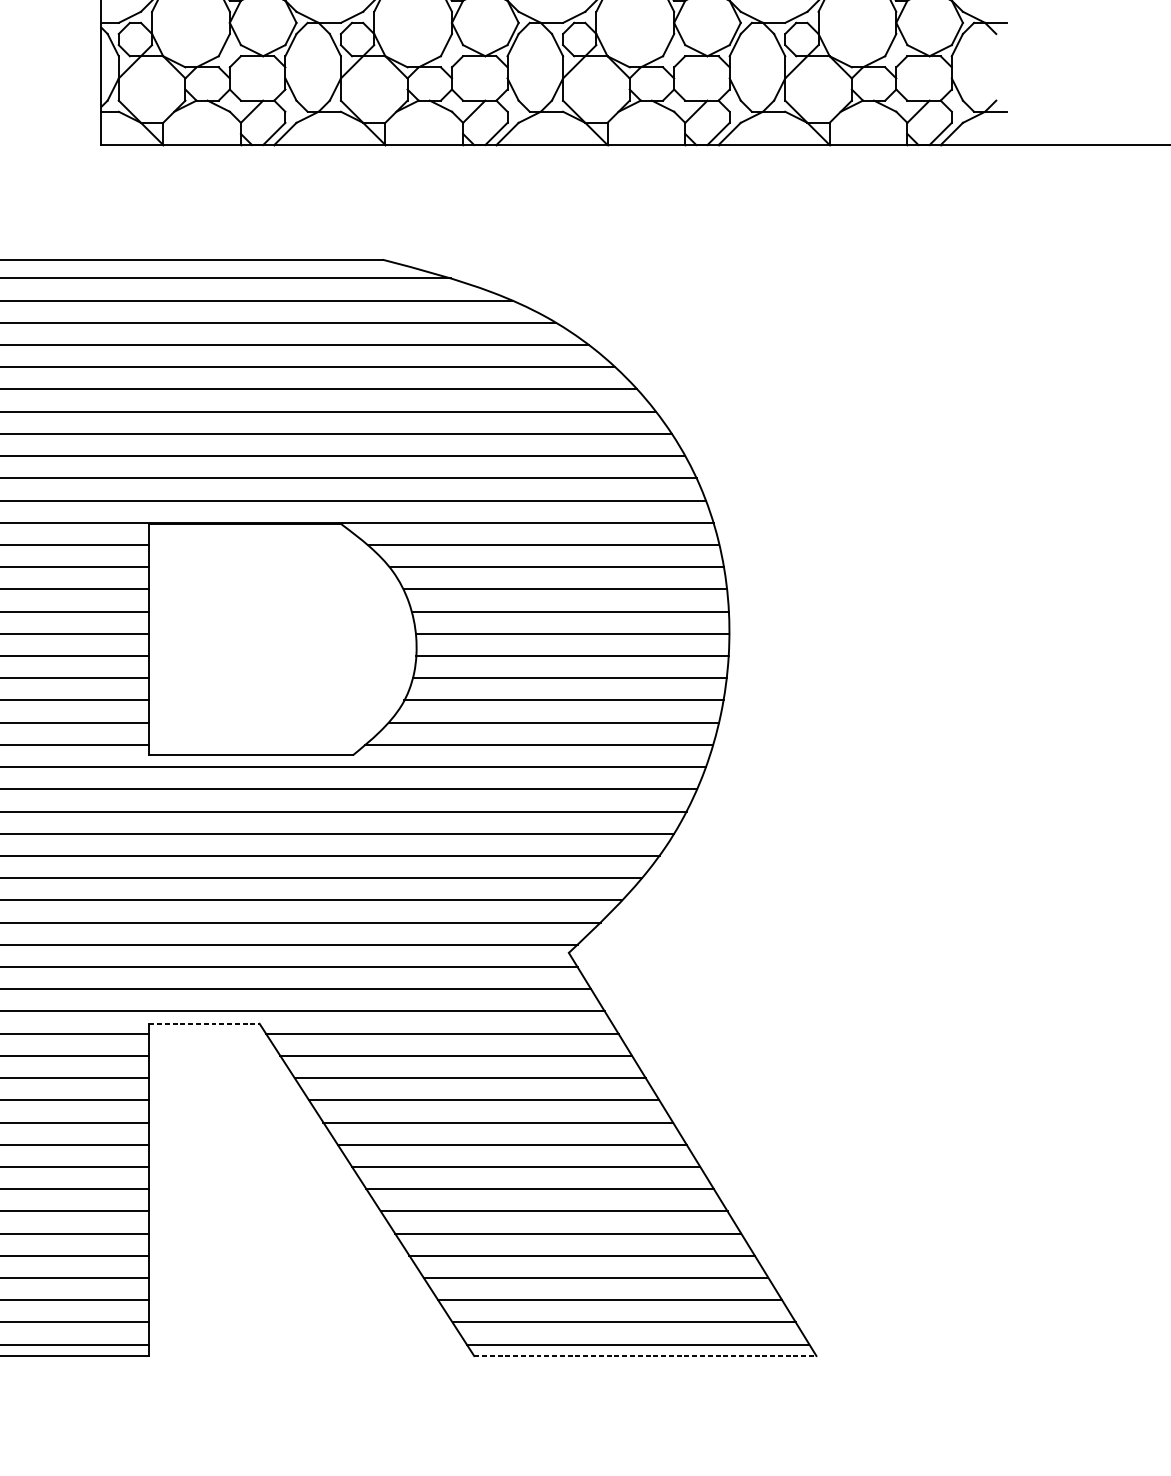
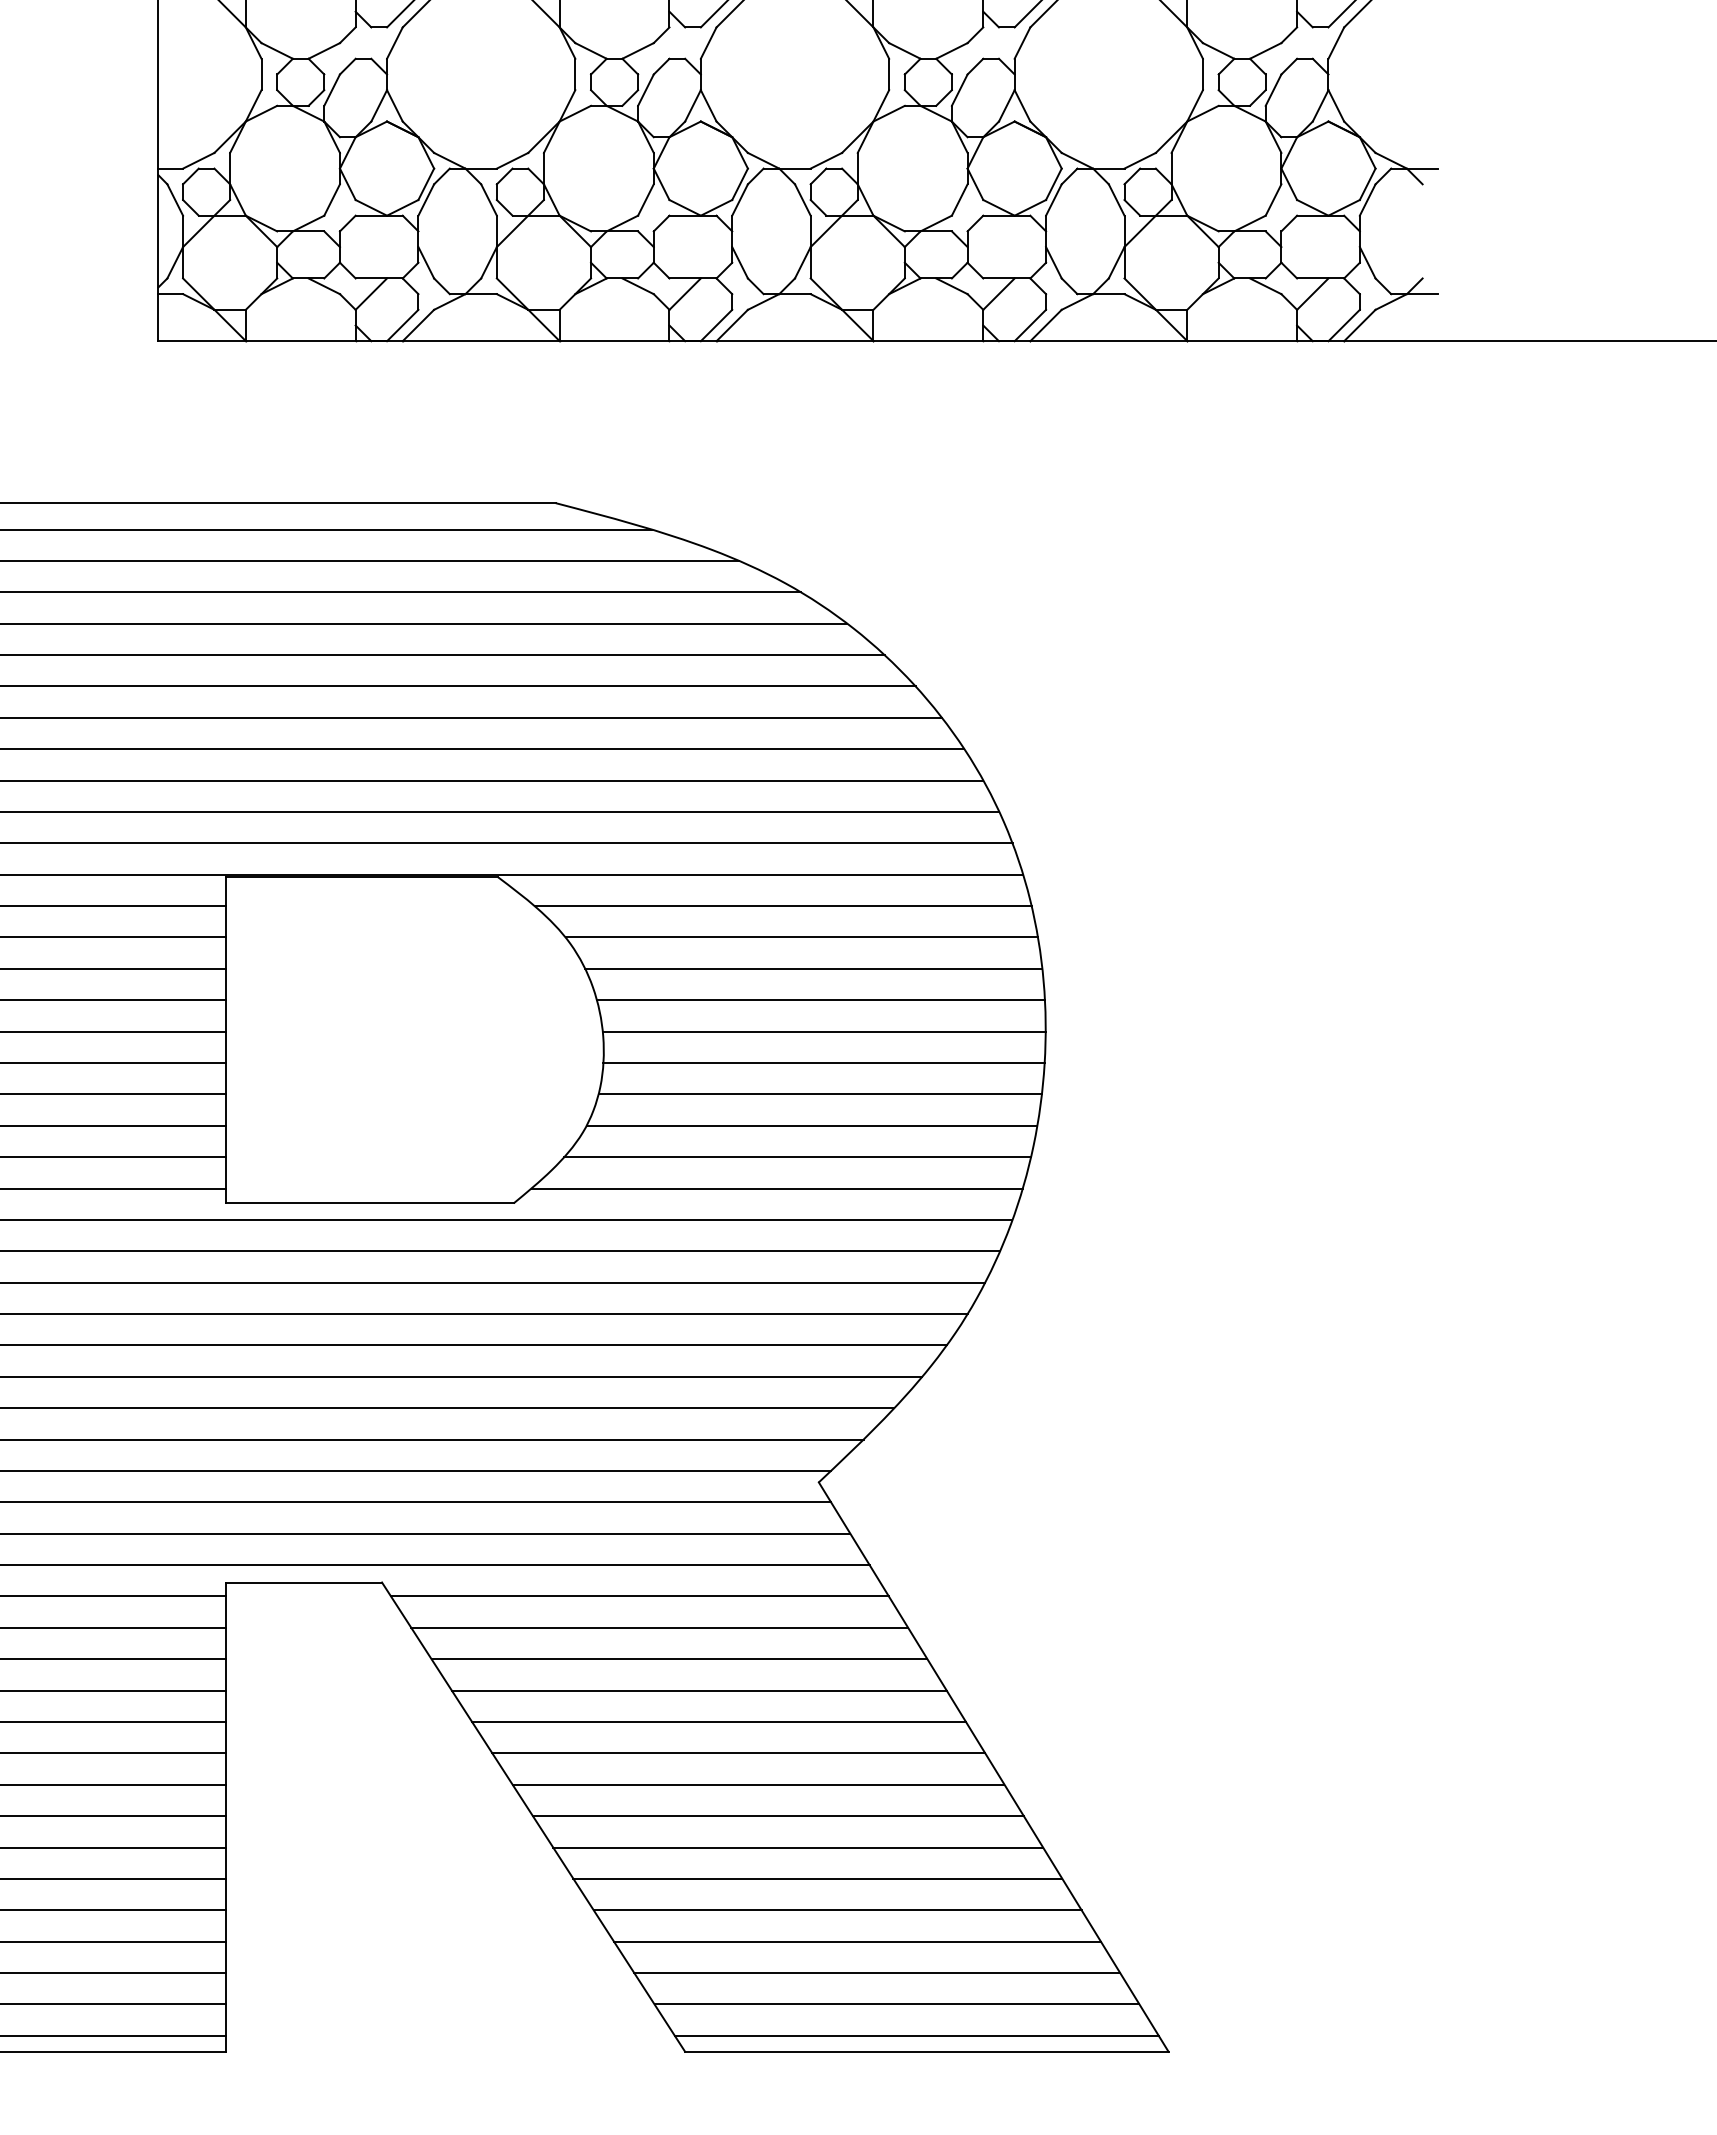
line: (204, 1023) -> (304, 1582), dashed -> solid
line: (645, 1355) -> (926, 2051), dashed -> solid

